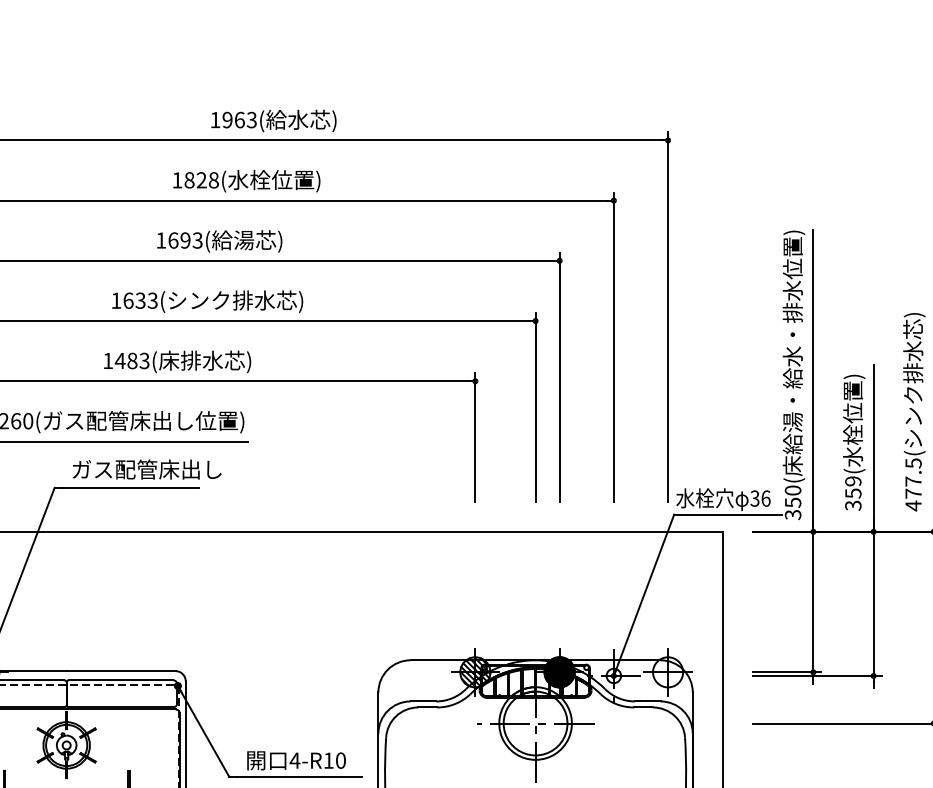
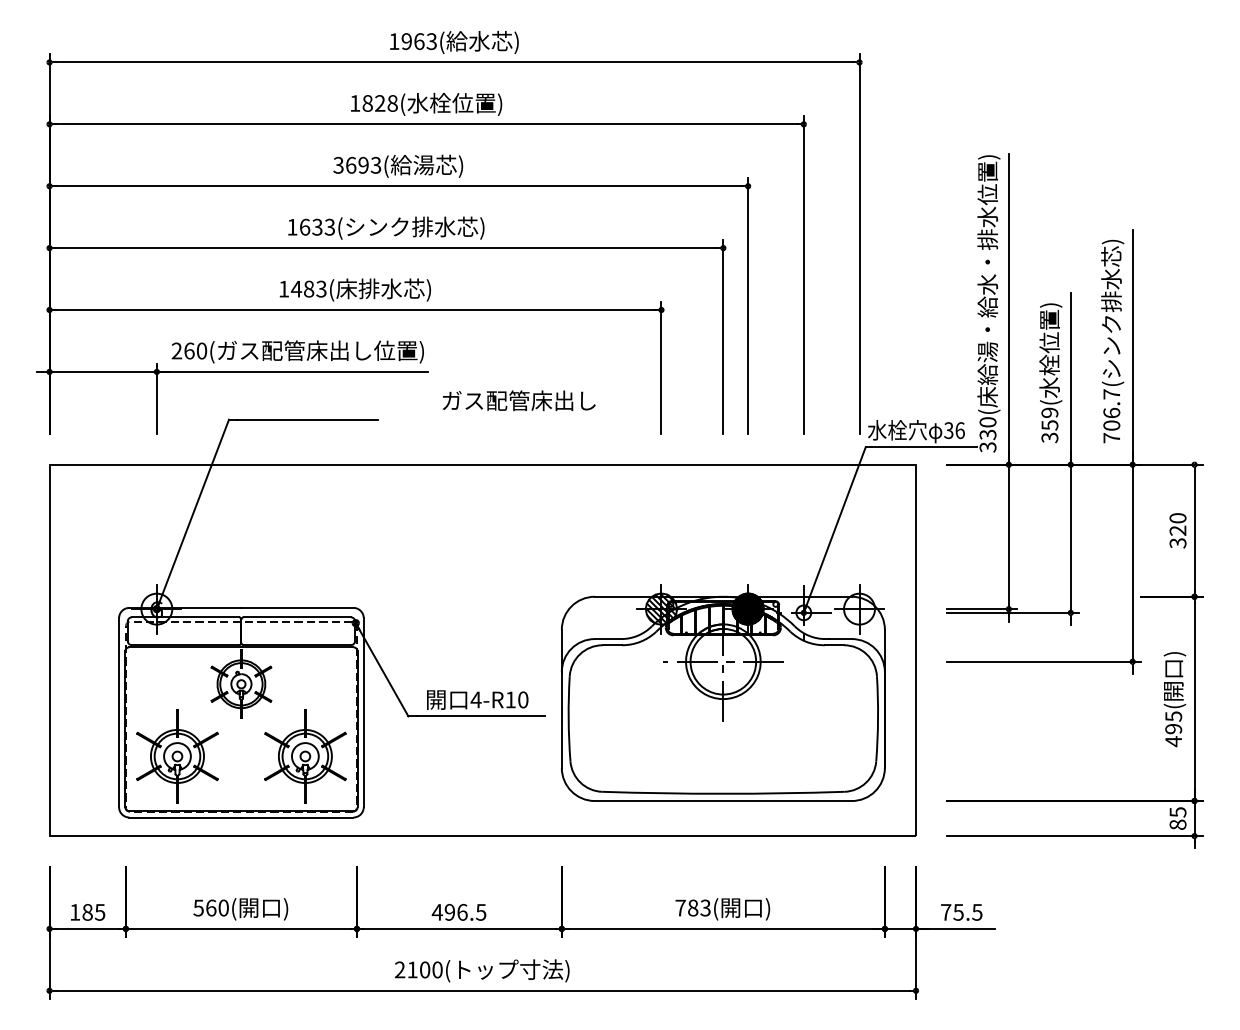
text: (161, 239) -> (338, 164), 1693 -> 3693
text: (147, 469) -> (519, 400), moved
text: (913, 484) -> (1111, 416), 477.5( -> 706.7(
text: (792, 502) -> (987, 434), 350 -> 330

